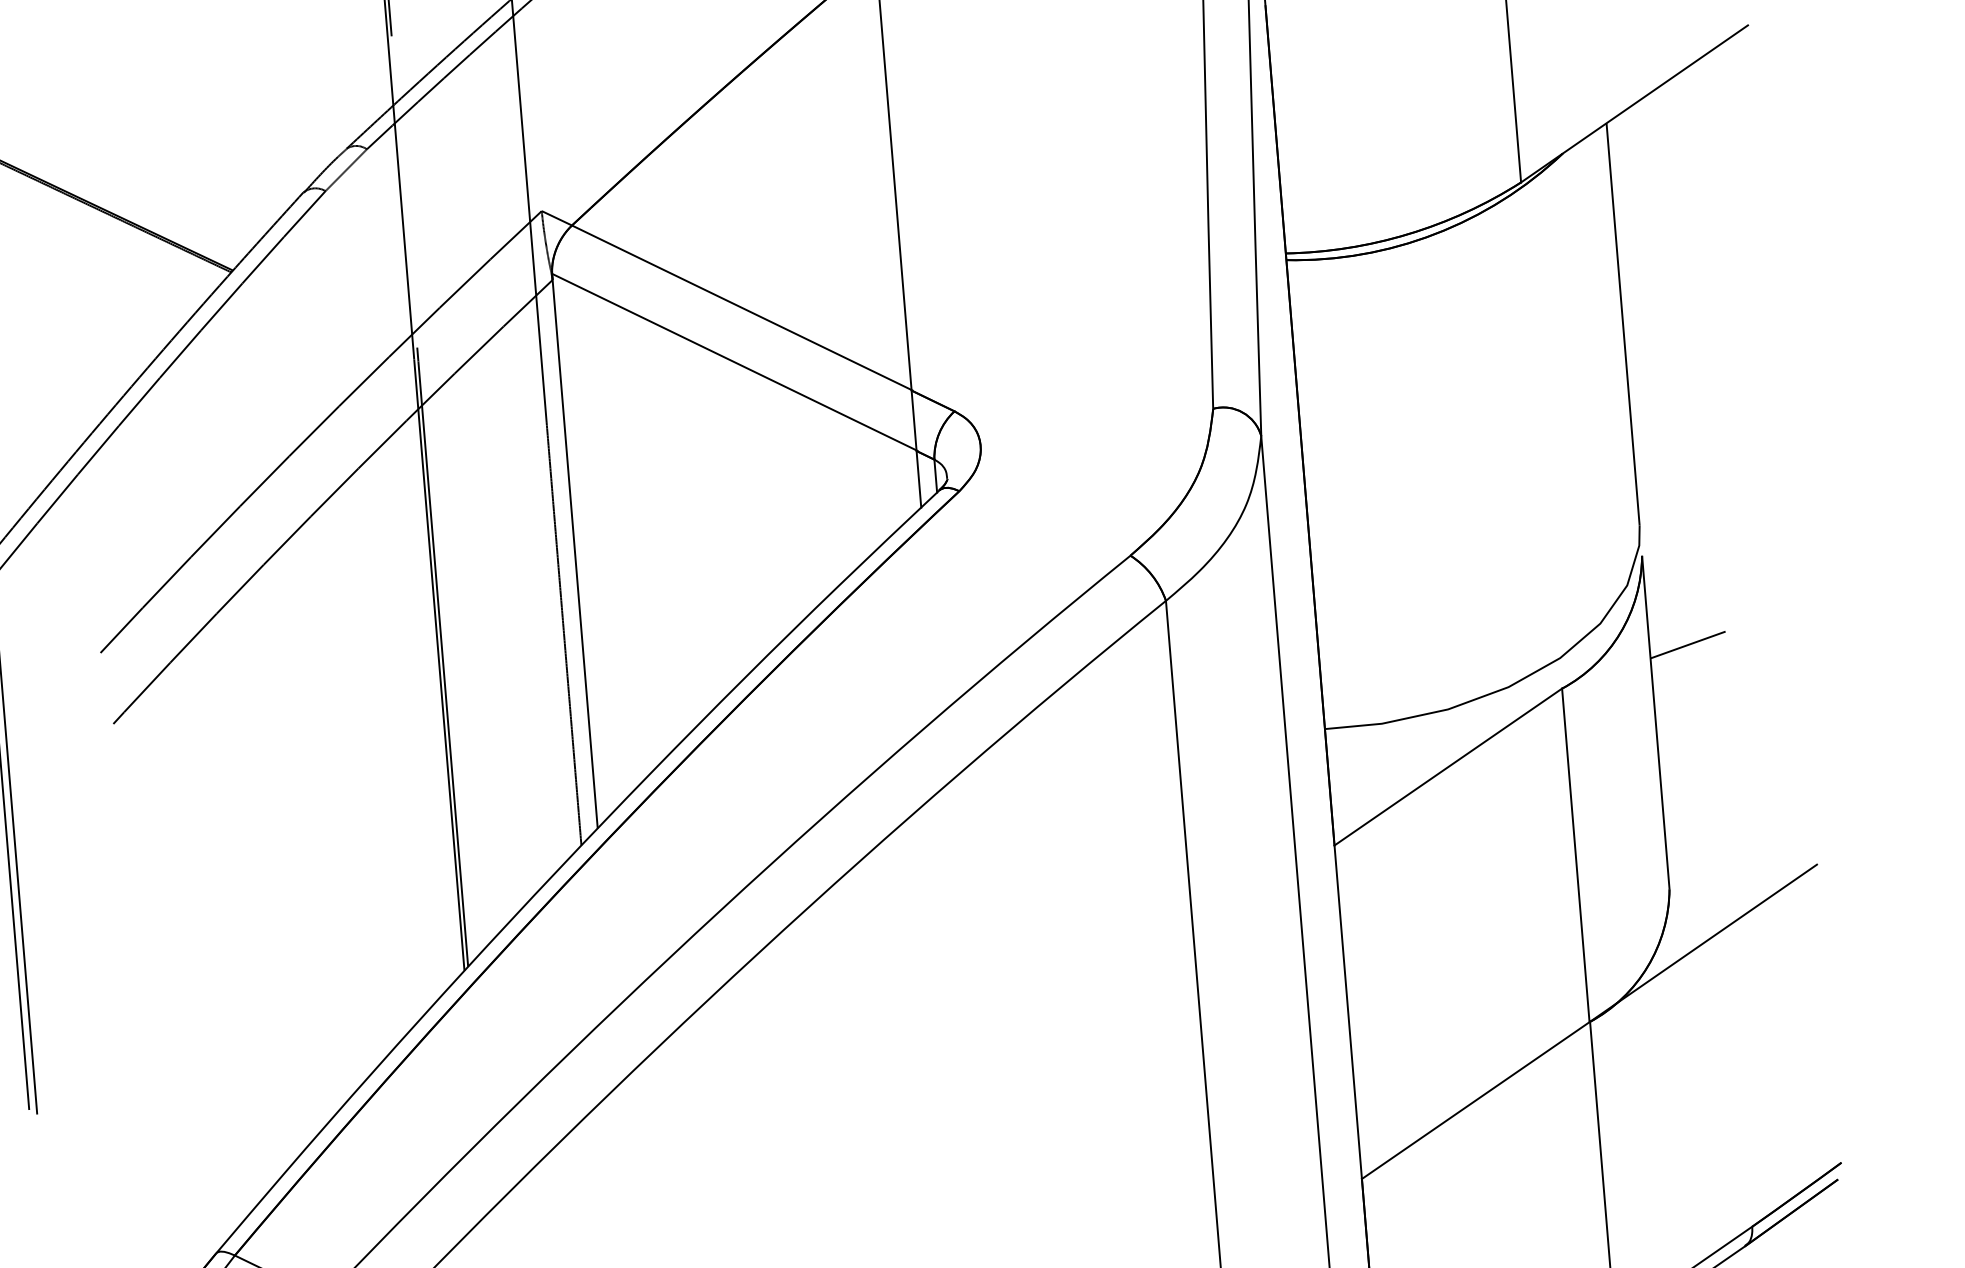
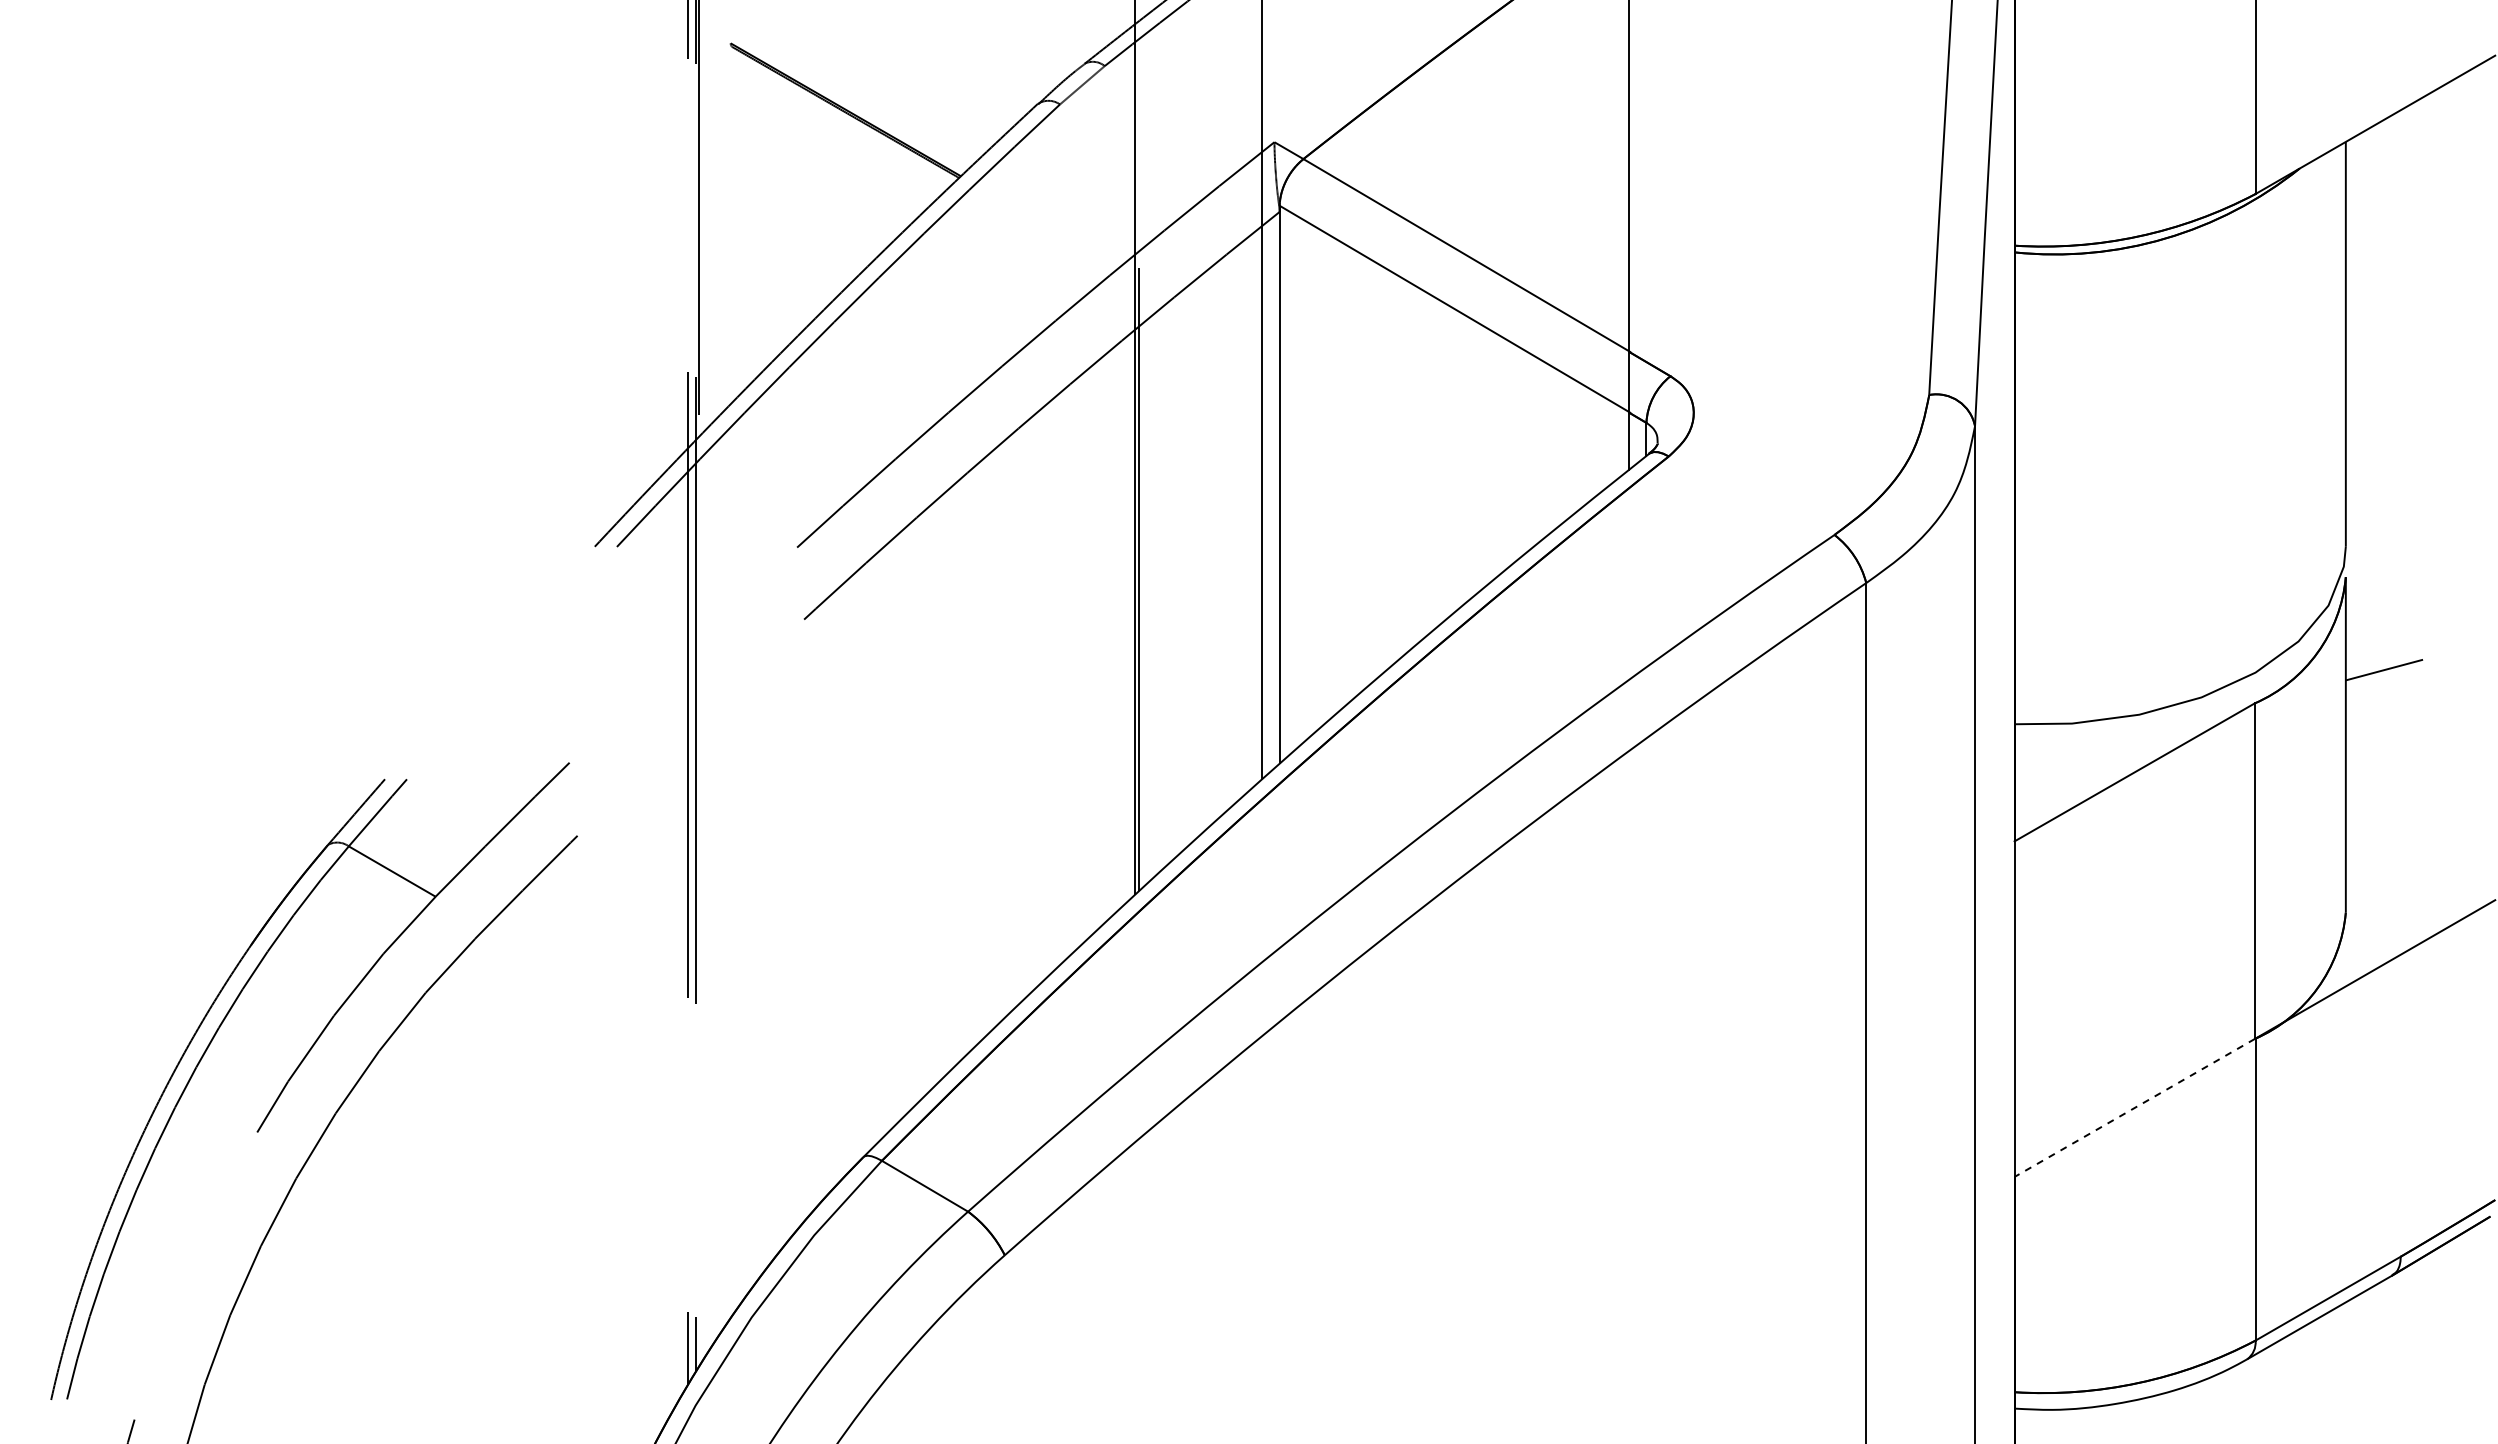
line: (1475, 1100) -> (2134, 1107), solid -> dashed

